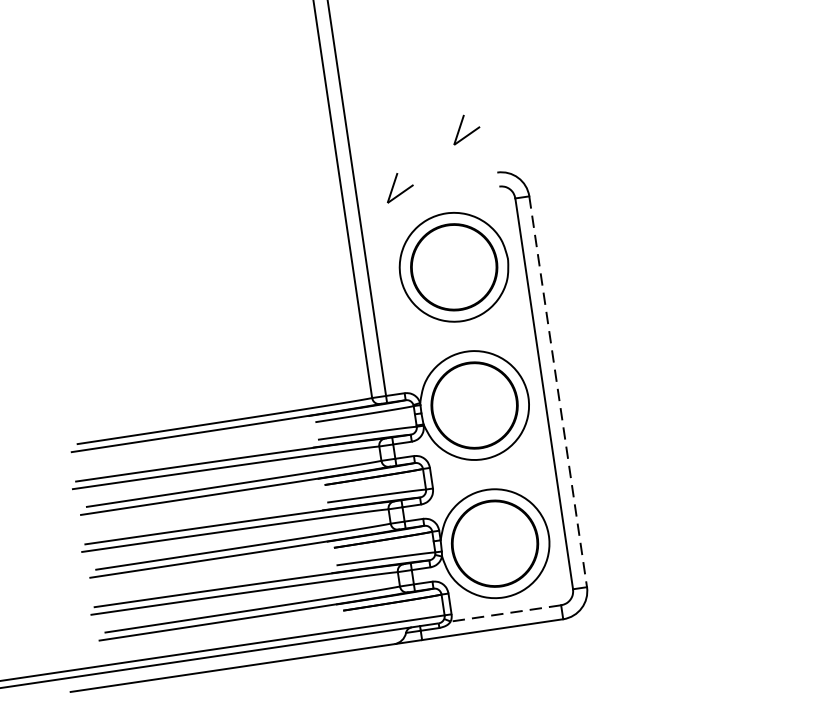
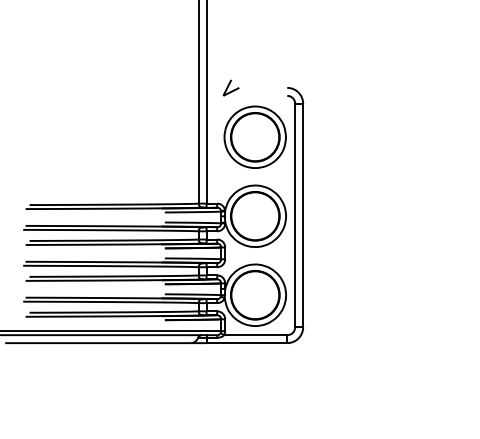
part: (464, 128) -> (272, 60), removed
line: (558, 391) -> (303, 215), dashed -> solid
line: (505, 614) -> (255, 335), dashed -> solid

